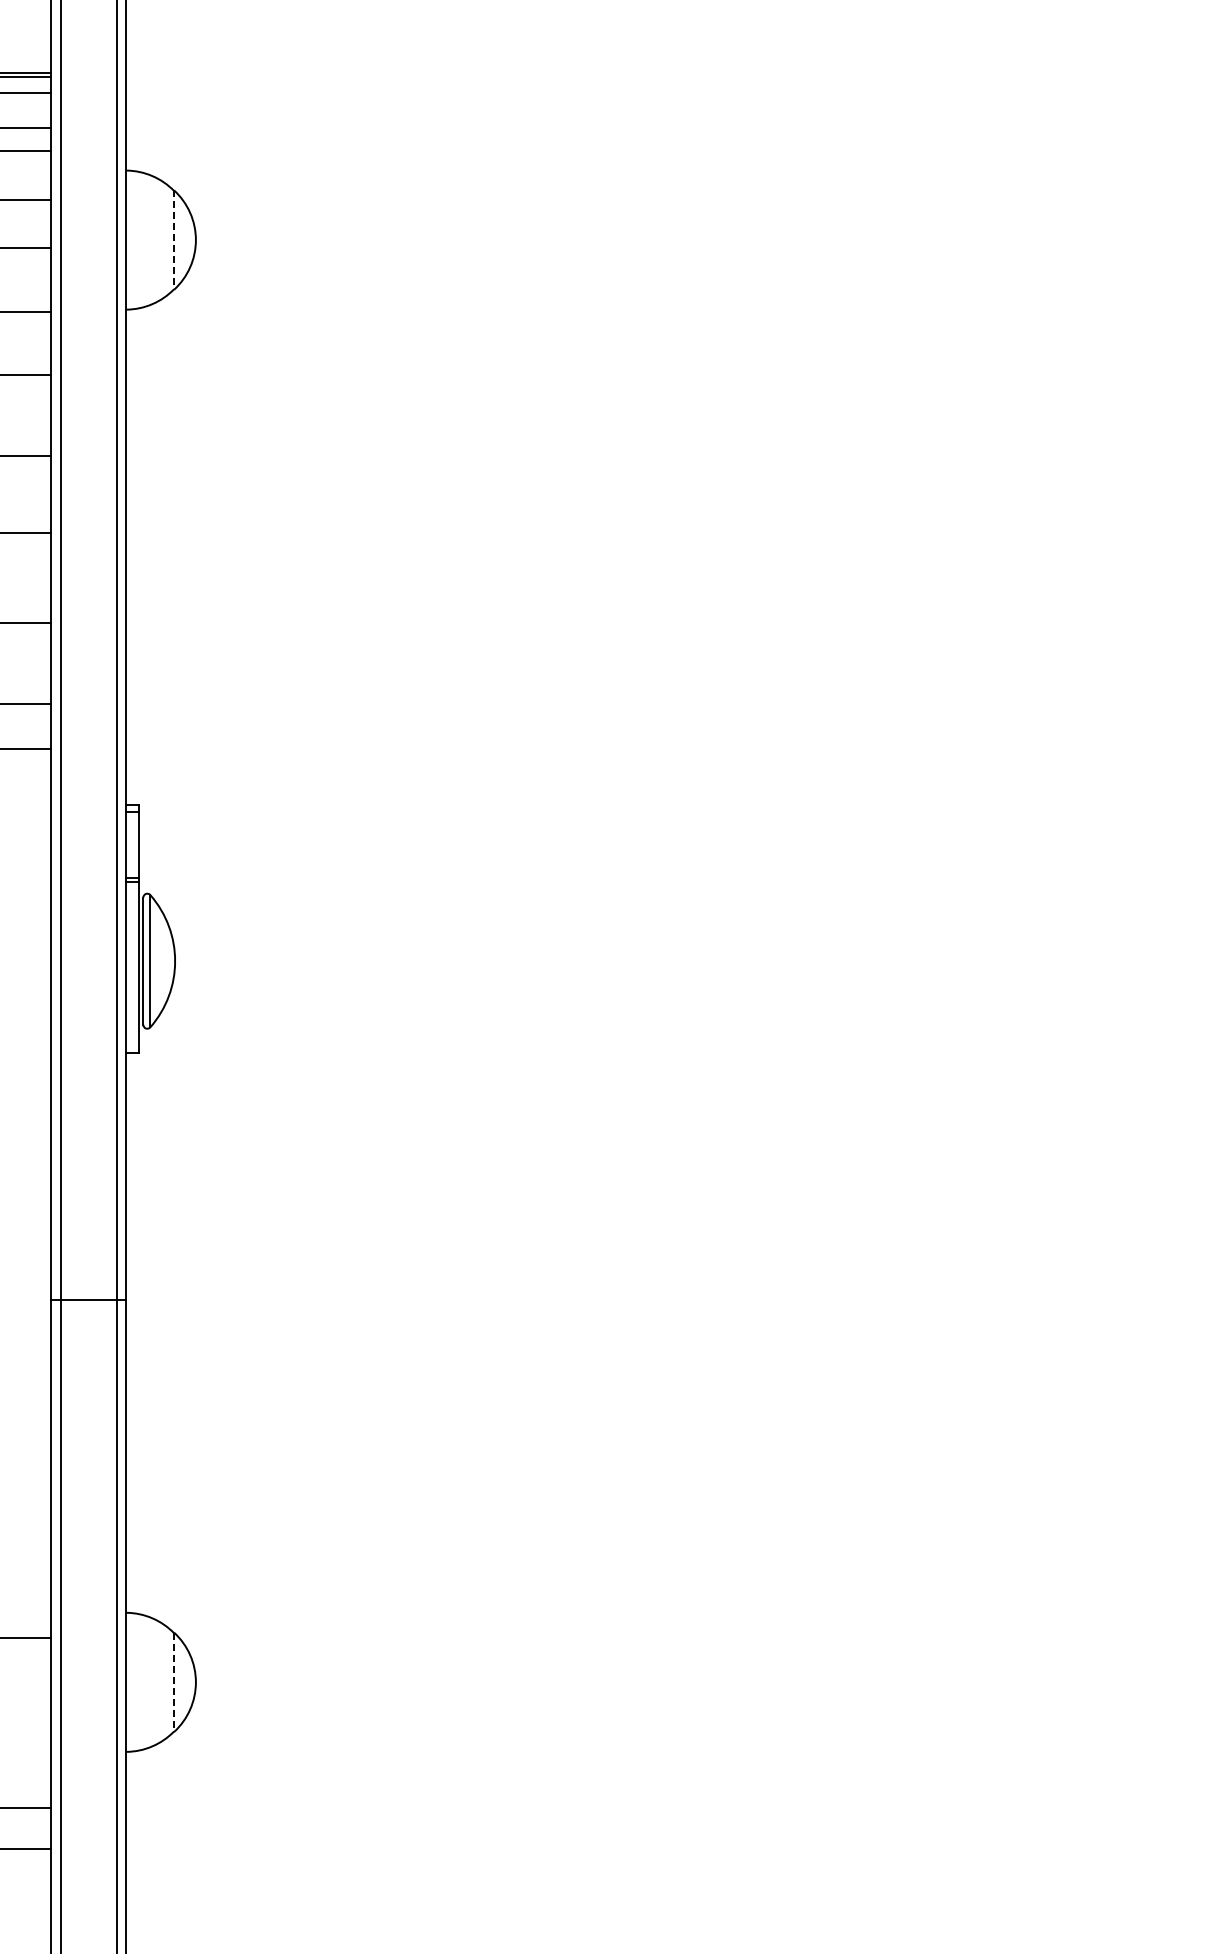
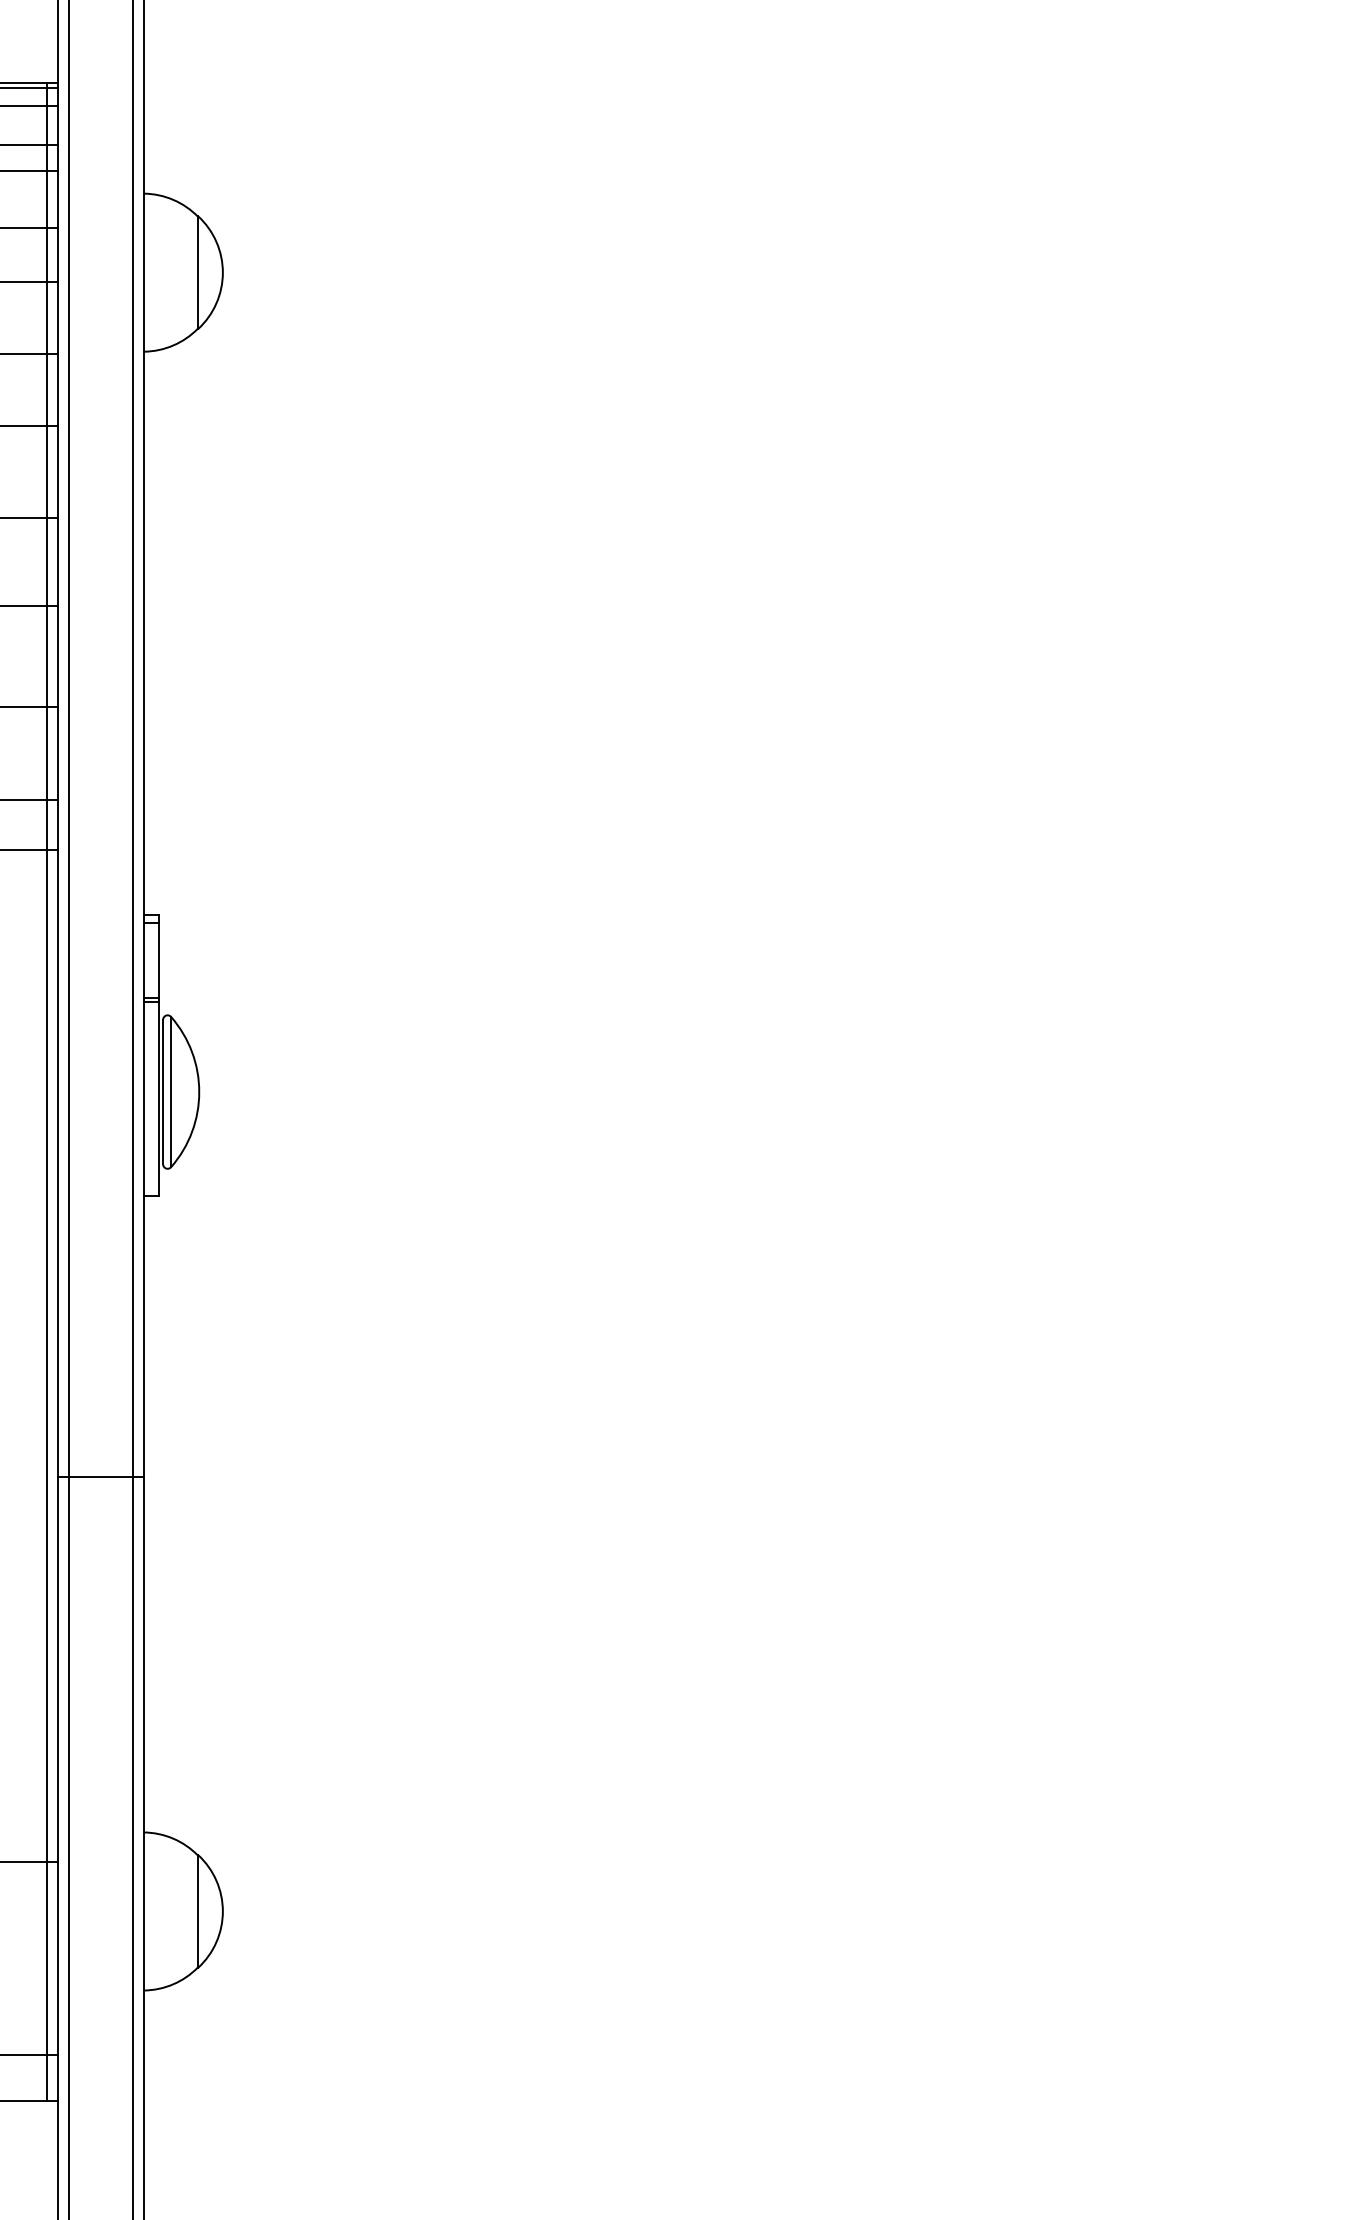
line: (174, 240) -> (198, 273), dashed -> solid
line: (41, 961) -> (47, 1092), added
line: (174, 1682) -> (198, 1911), dashed -> solid

